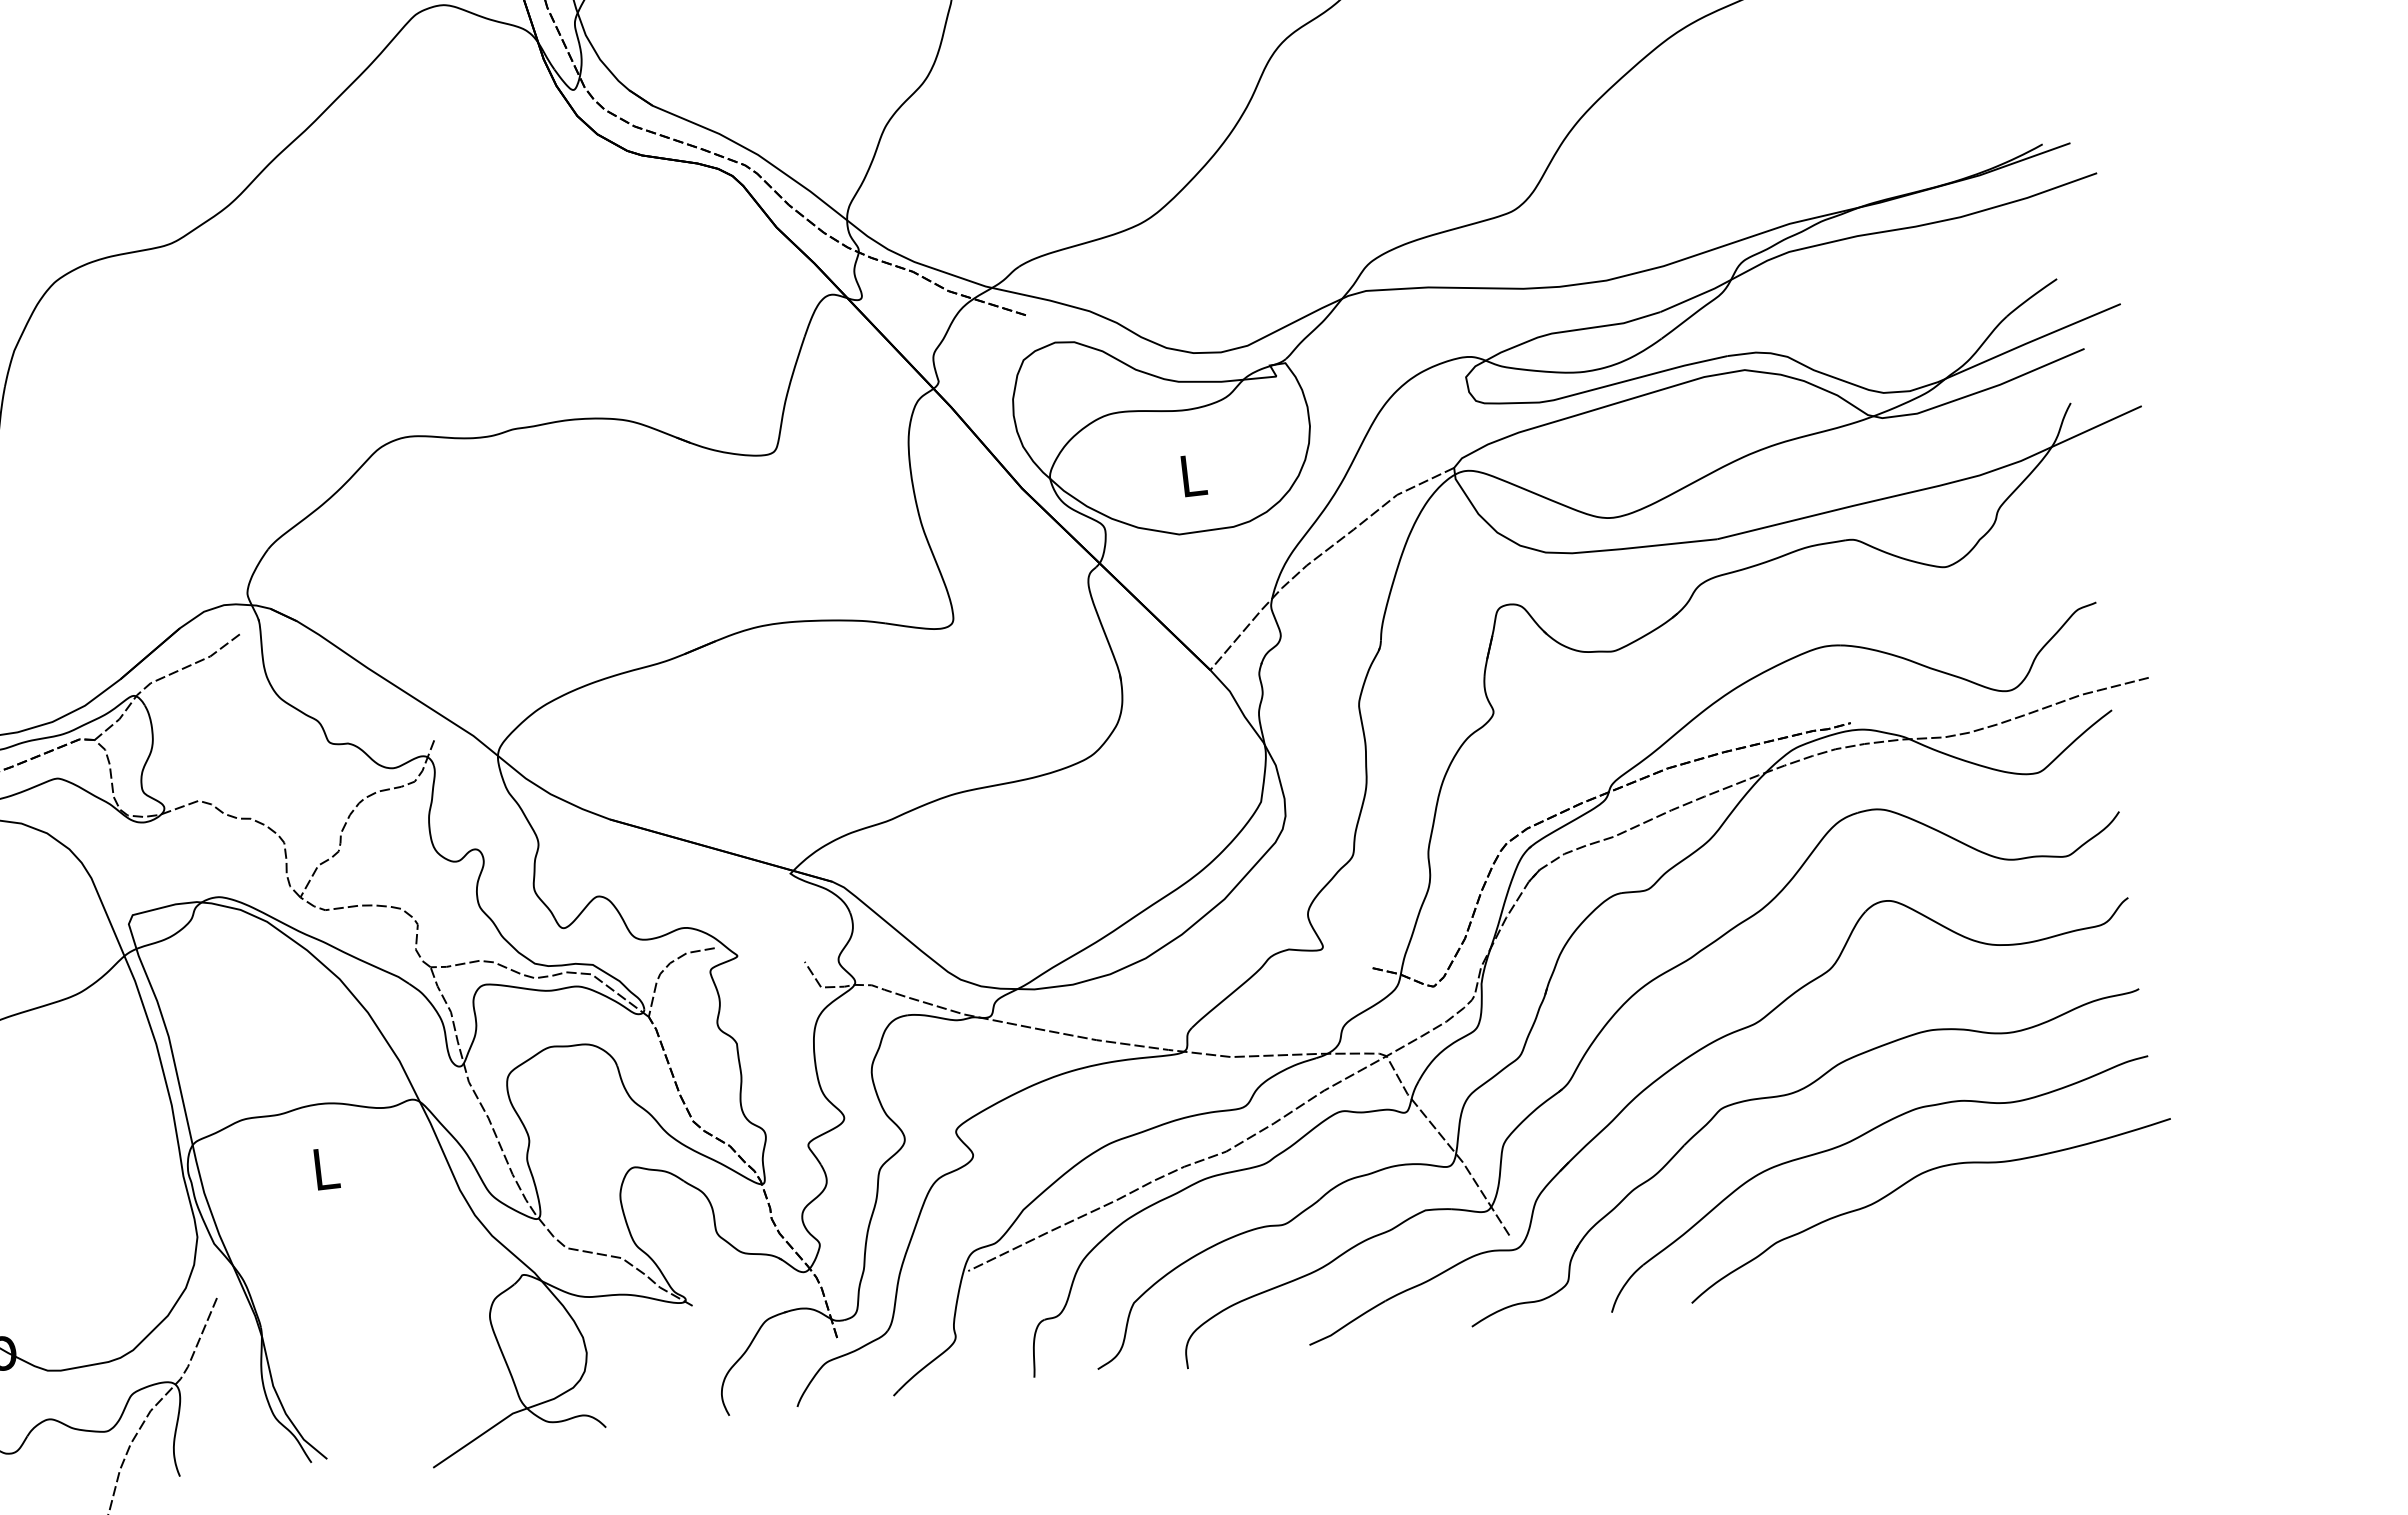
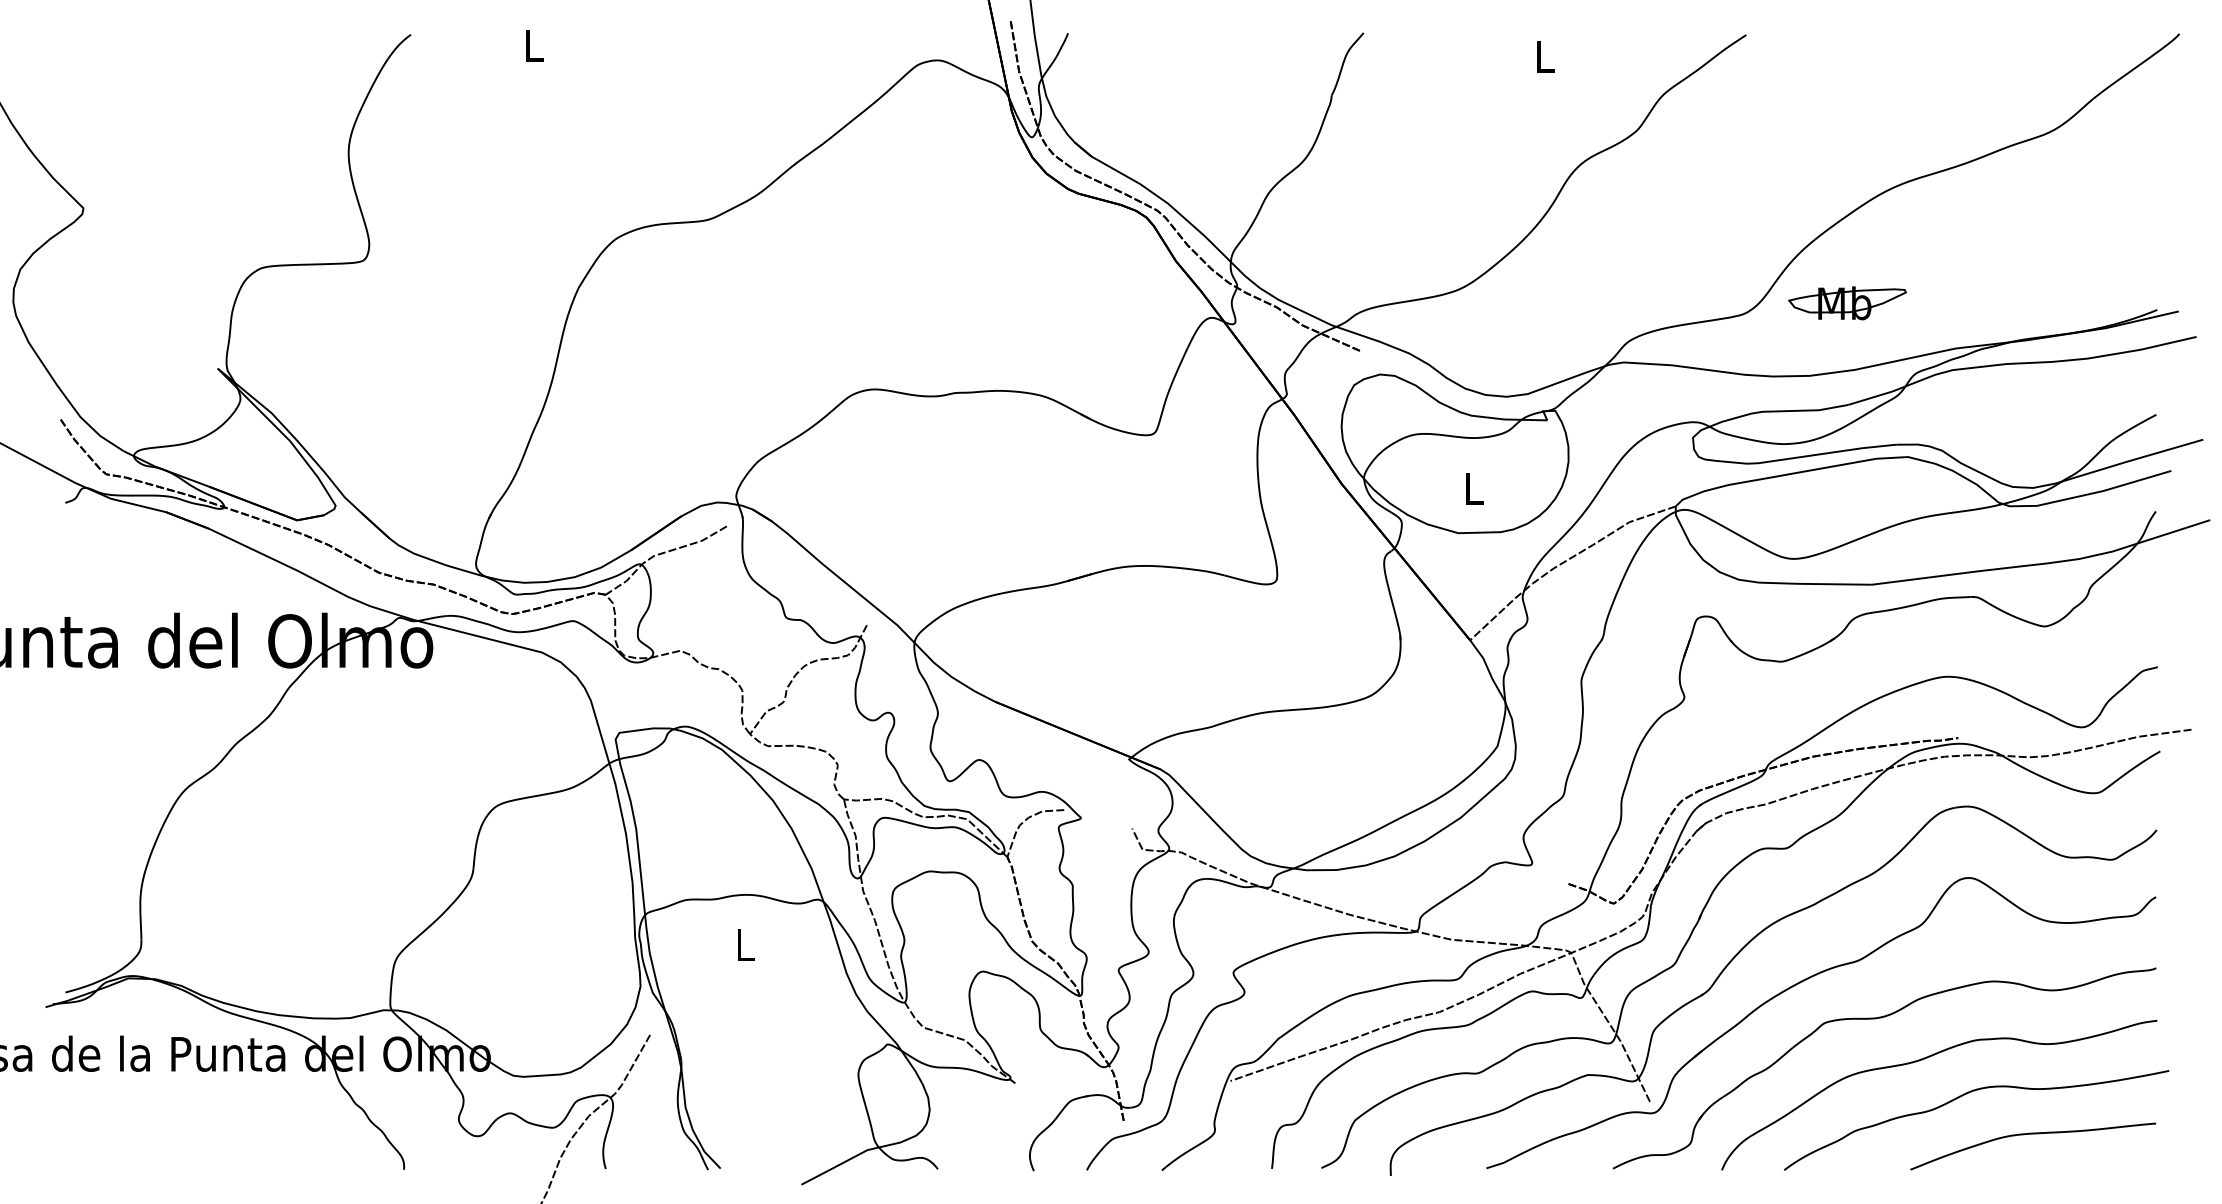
part: (1643, 182) -> (1846, 303), added
curve: (2006, 1220) -> (2033, 1134), added

